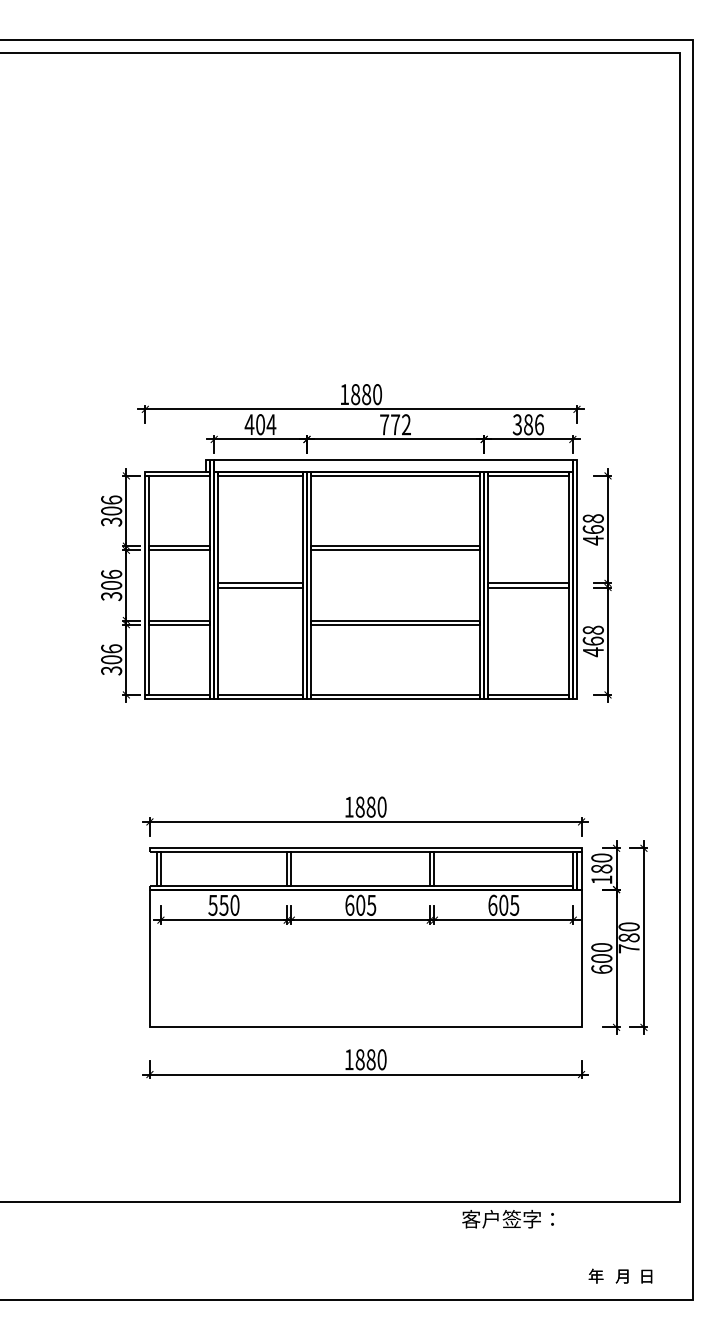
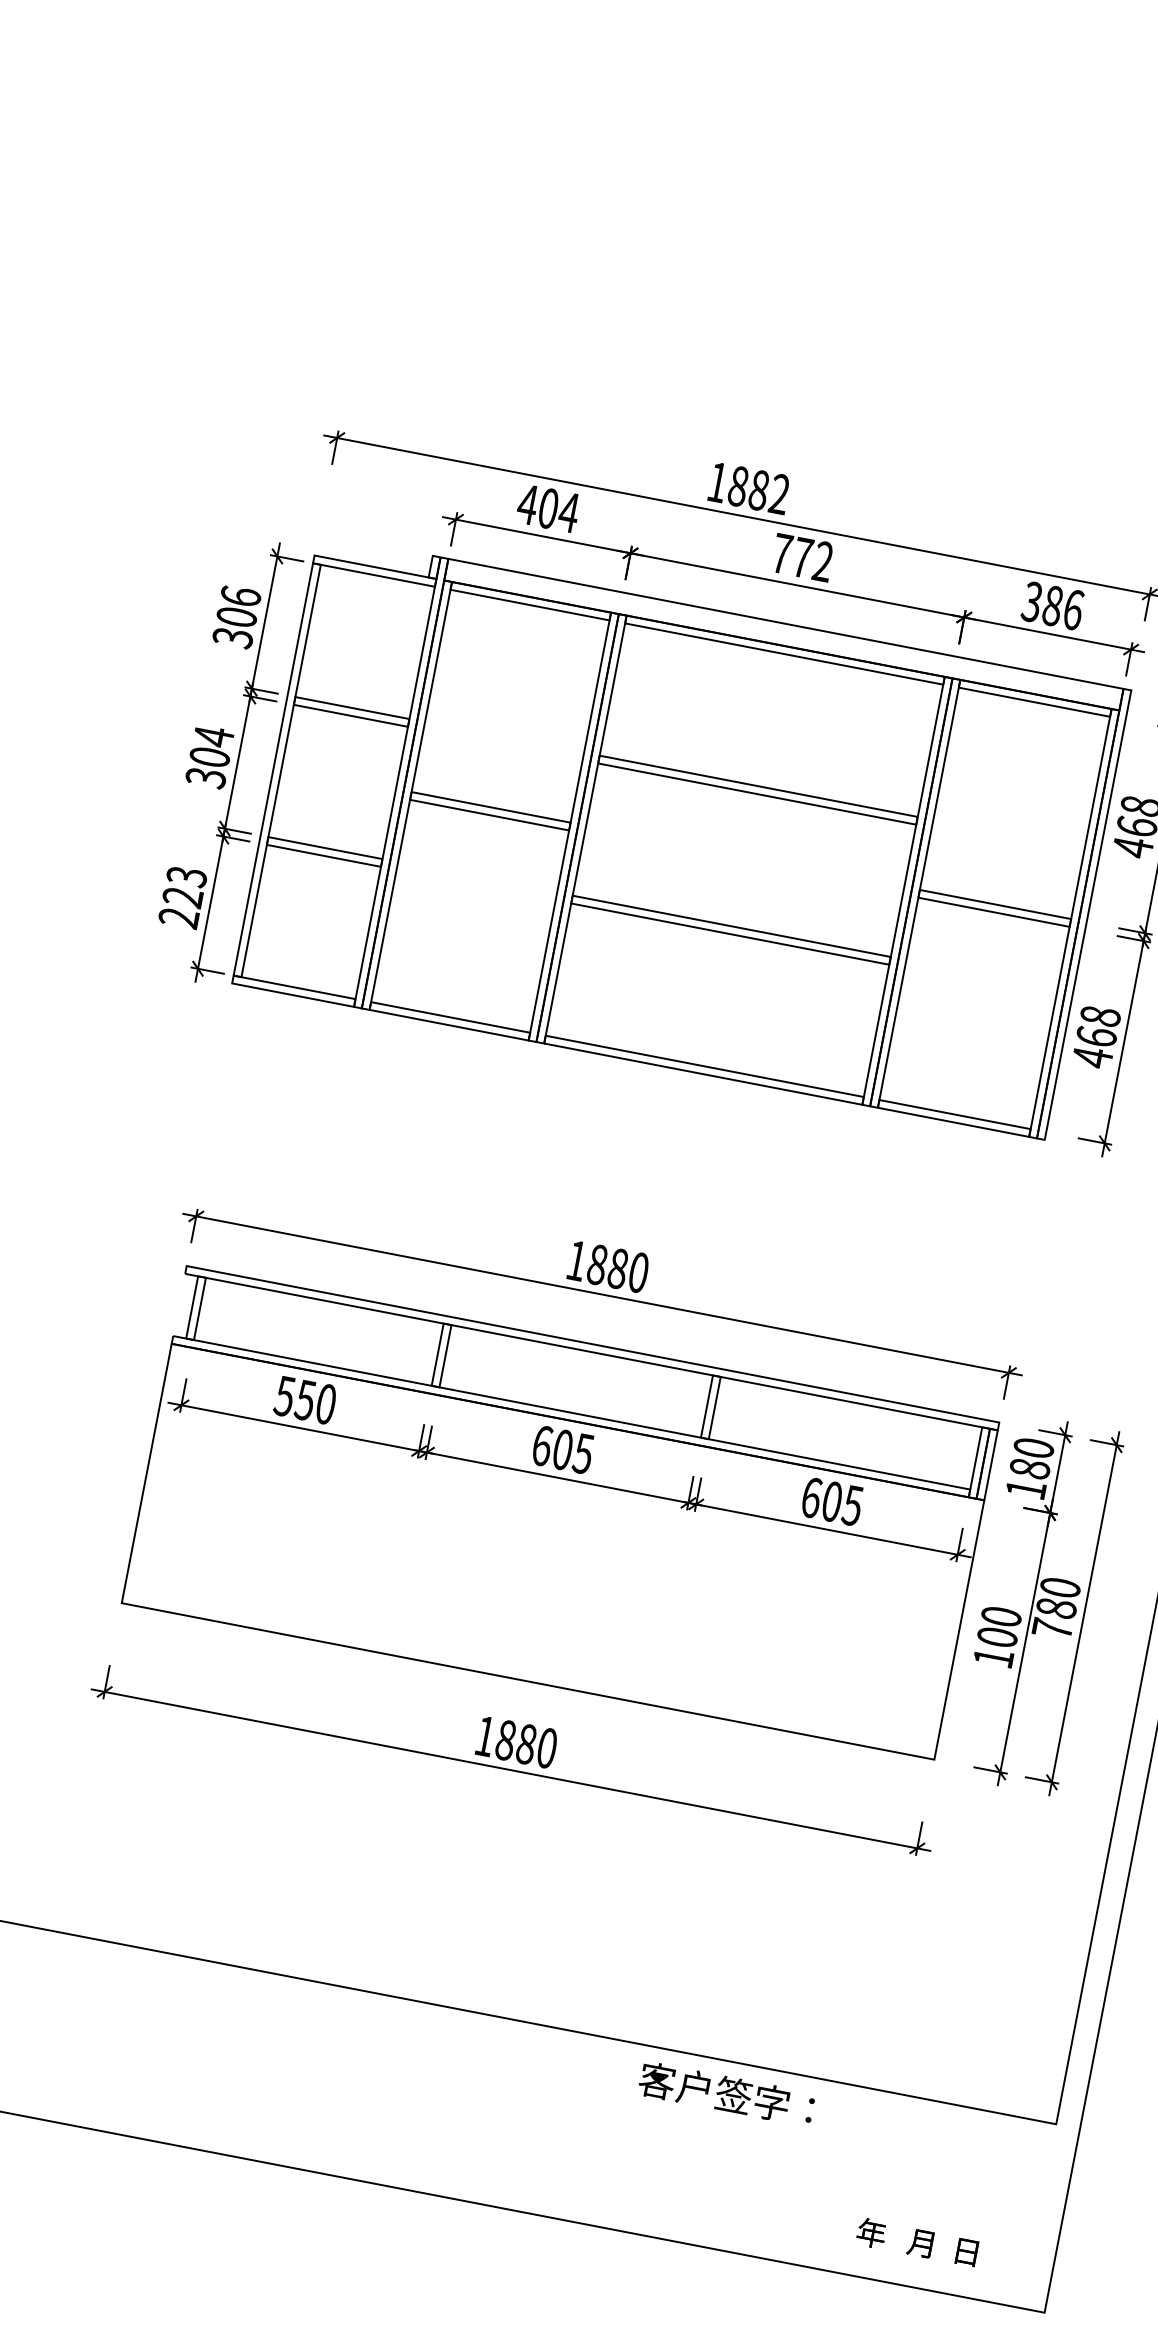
text: (377, 394) -> (779, 494), 1880 -> 1882
text: (111, 574) -> (213, 736), 306 -> 304
text: (111, 659) -> (182, 896), 306 -> 223
text: (601, 968) -> (993, 1655), 600 -> 100

